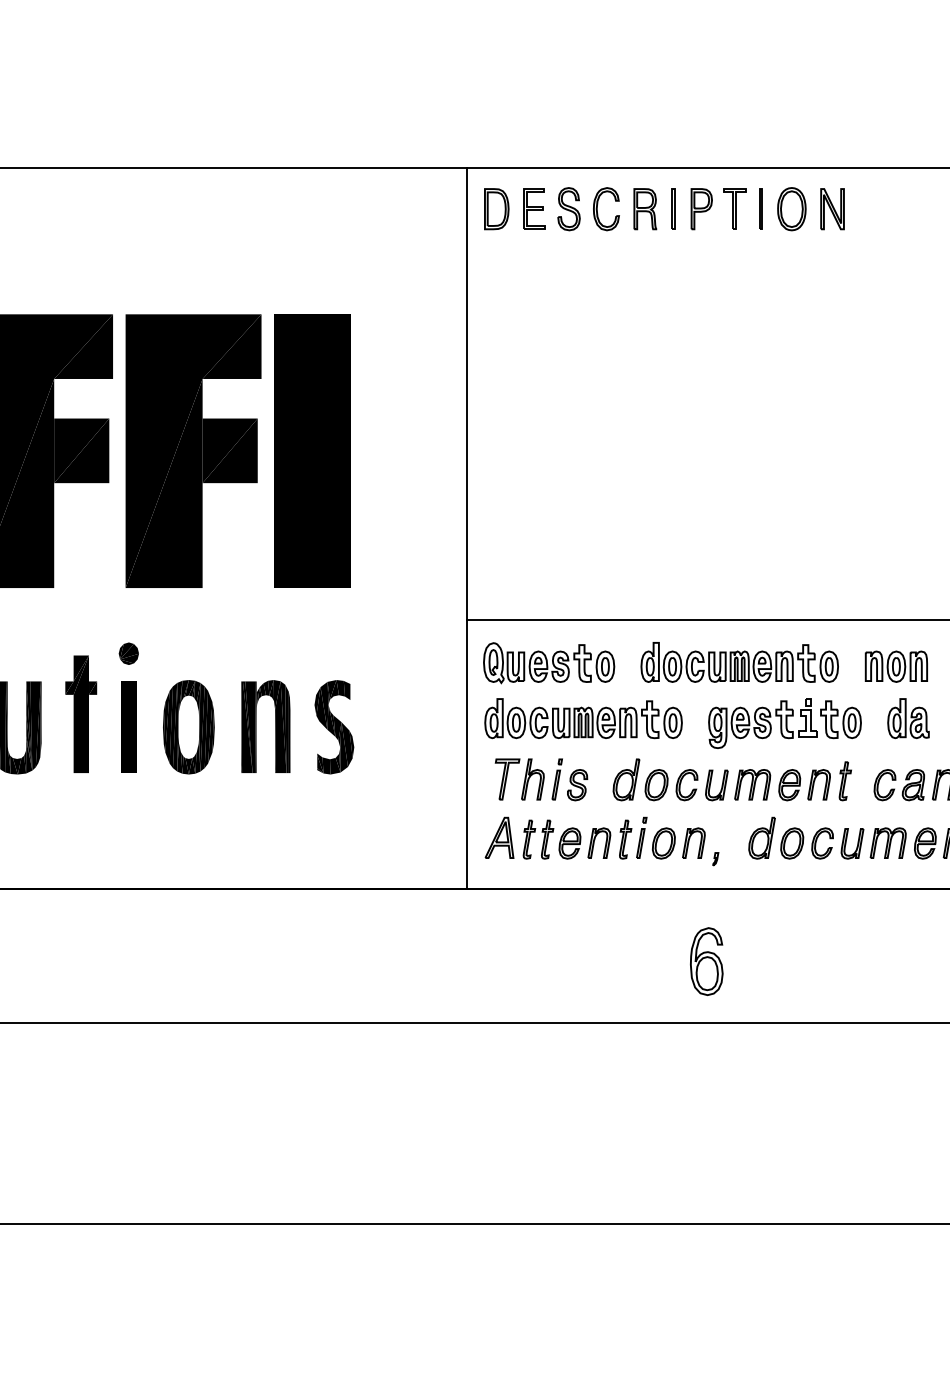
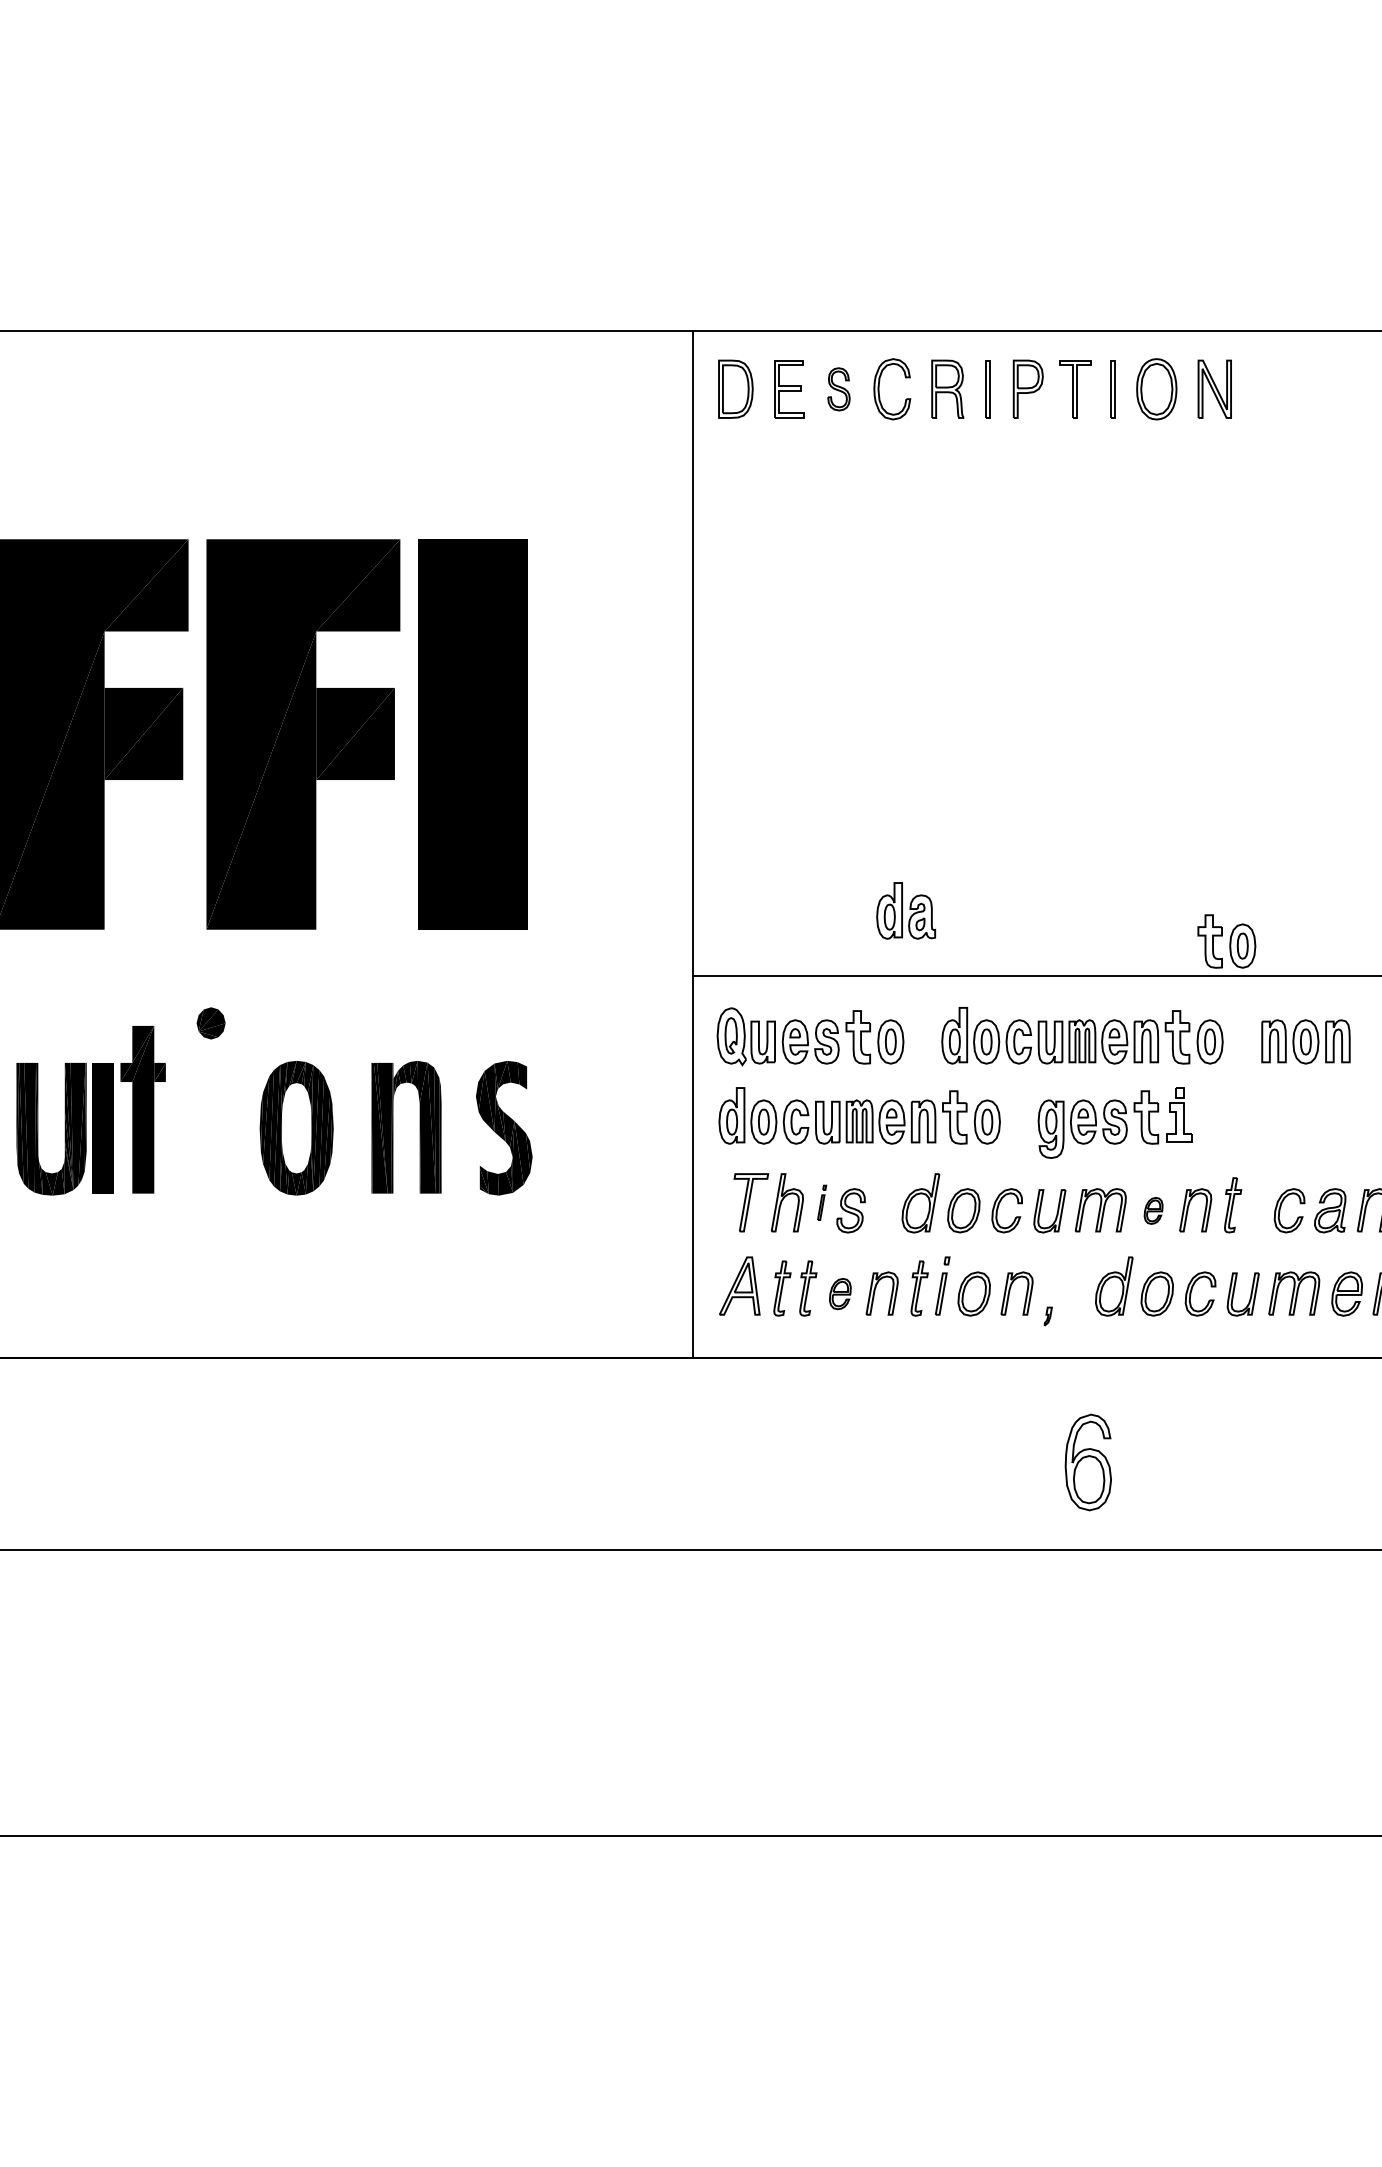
part: (568, 209) -> (838, 389), size x0.7
part: (908, 718) -> (906, 910), moved
part: (840, 719) -> (1226, 941), moved
part: (128, 727) -> (102, 1128), moved
part: (556, 779) -> (821, 1202), size x0.6
part: (789, 784) -> (1153, 1210), size x0.6
part: (570, 843) -> (840, 1293), size x0.7
part: (706, 961) -> (1087, 1462), moved

